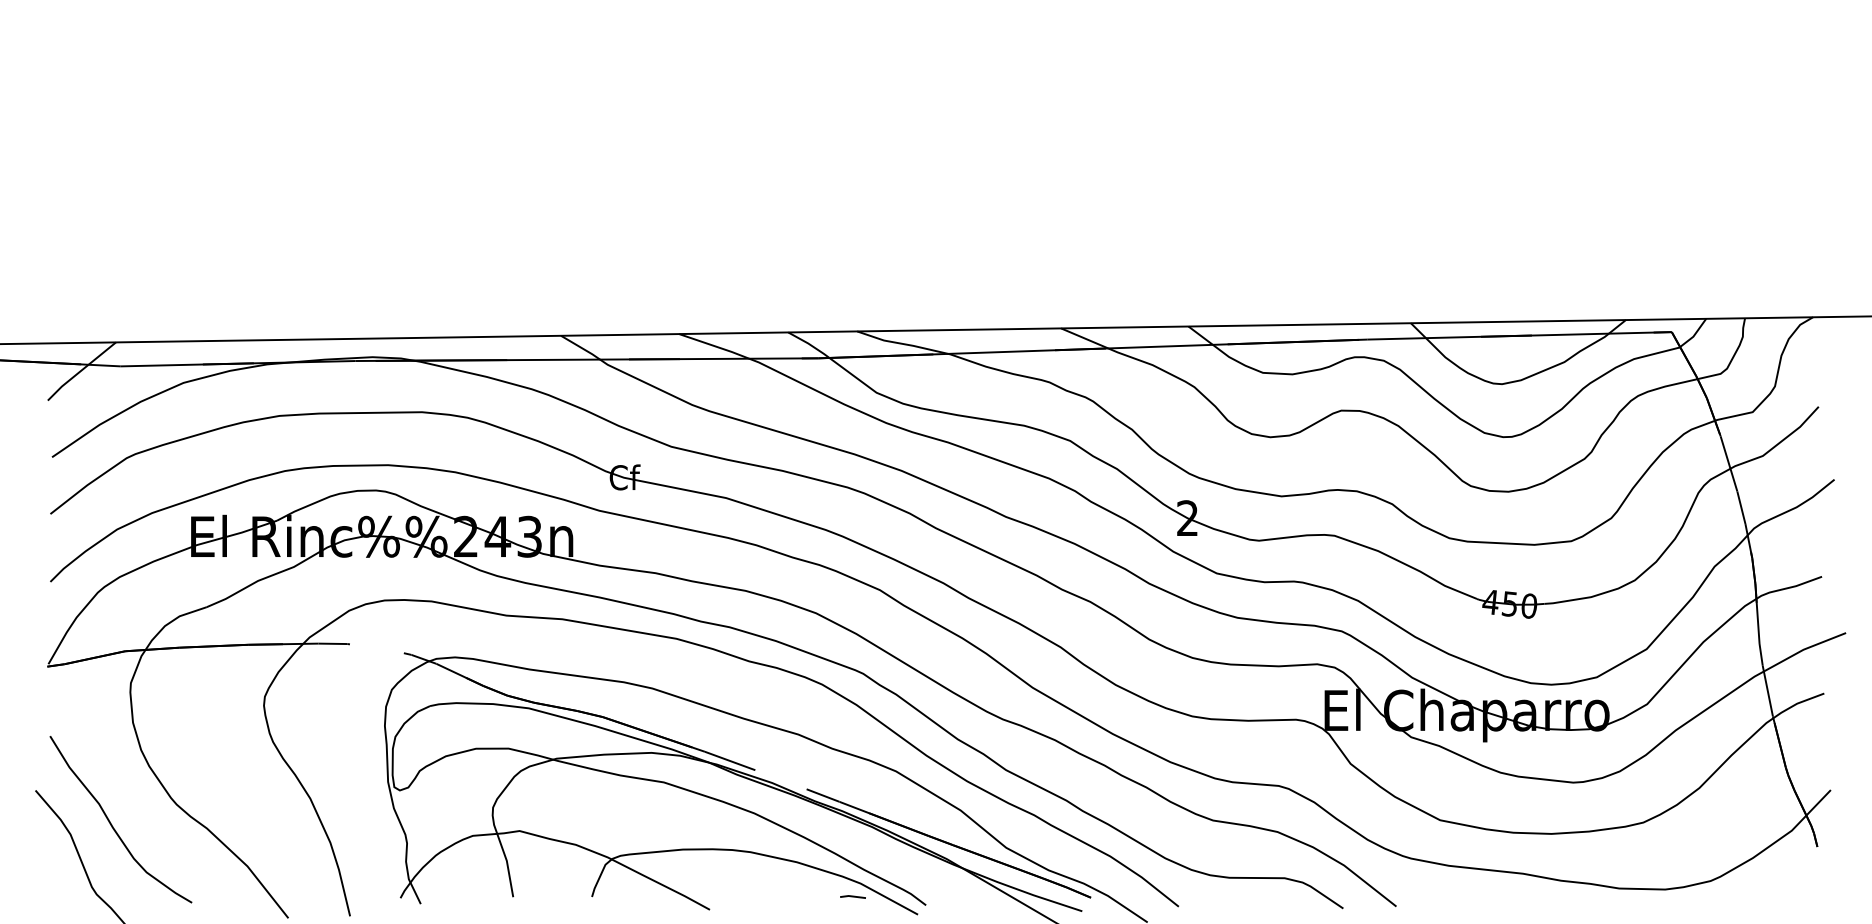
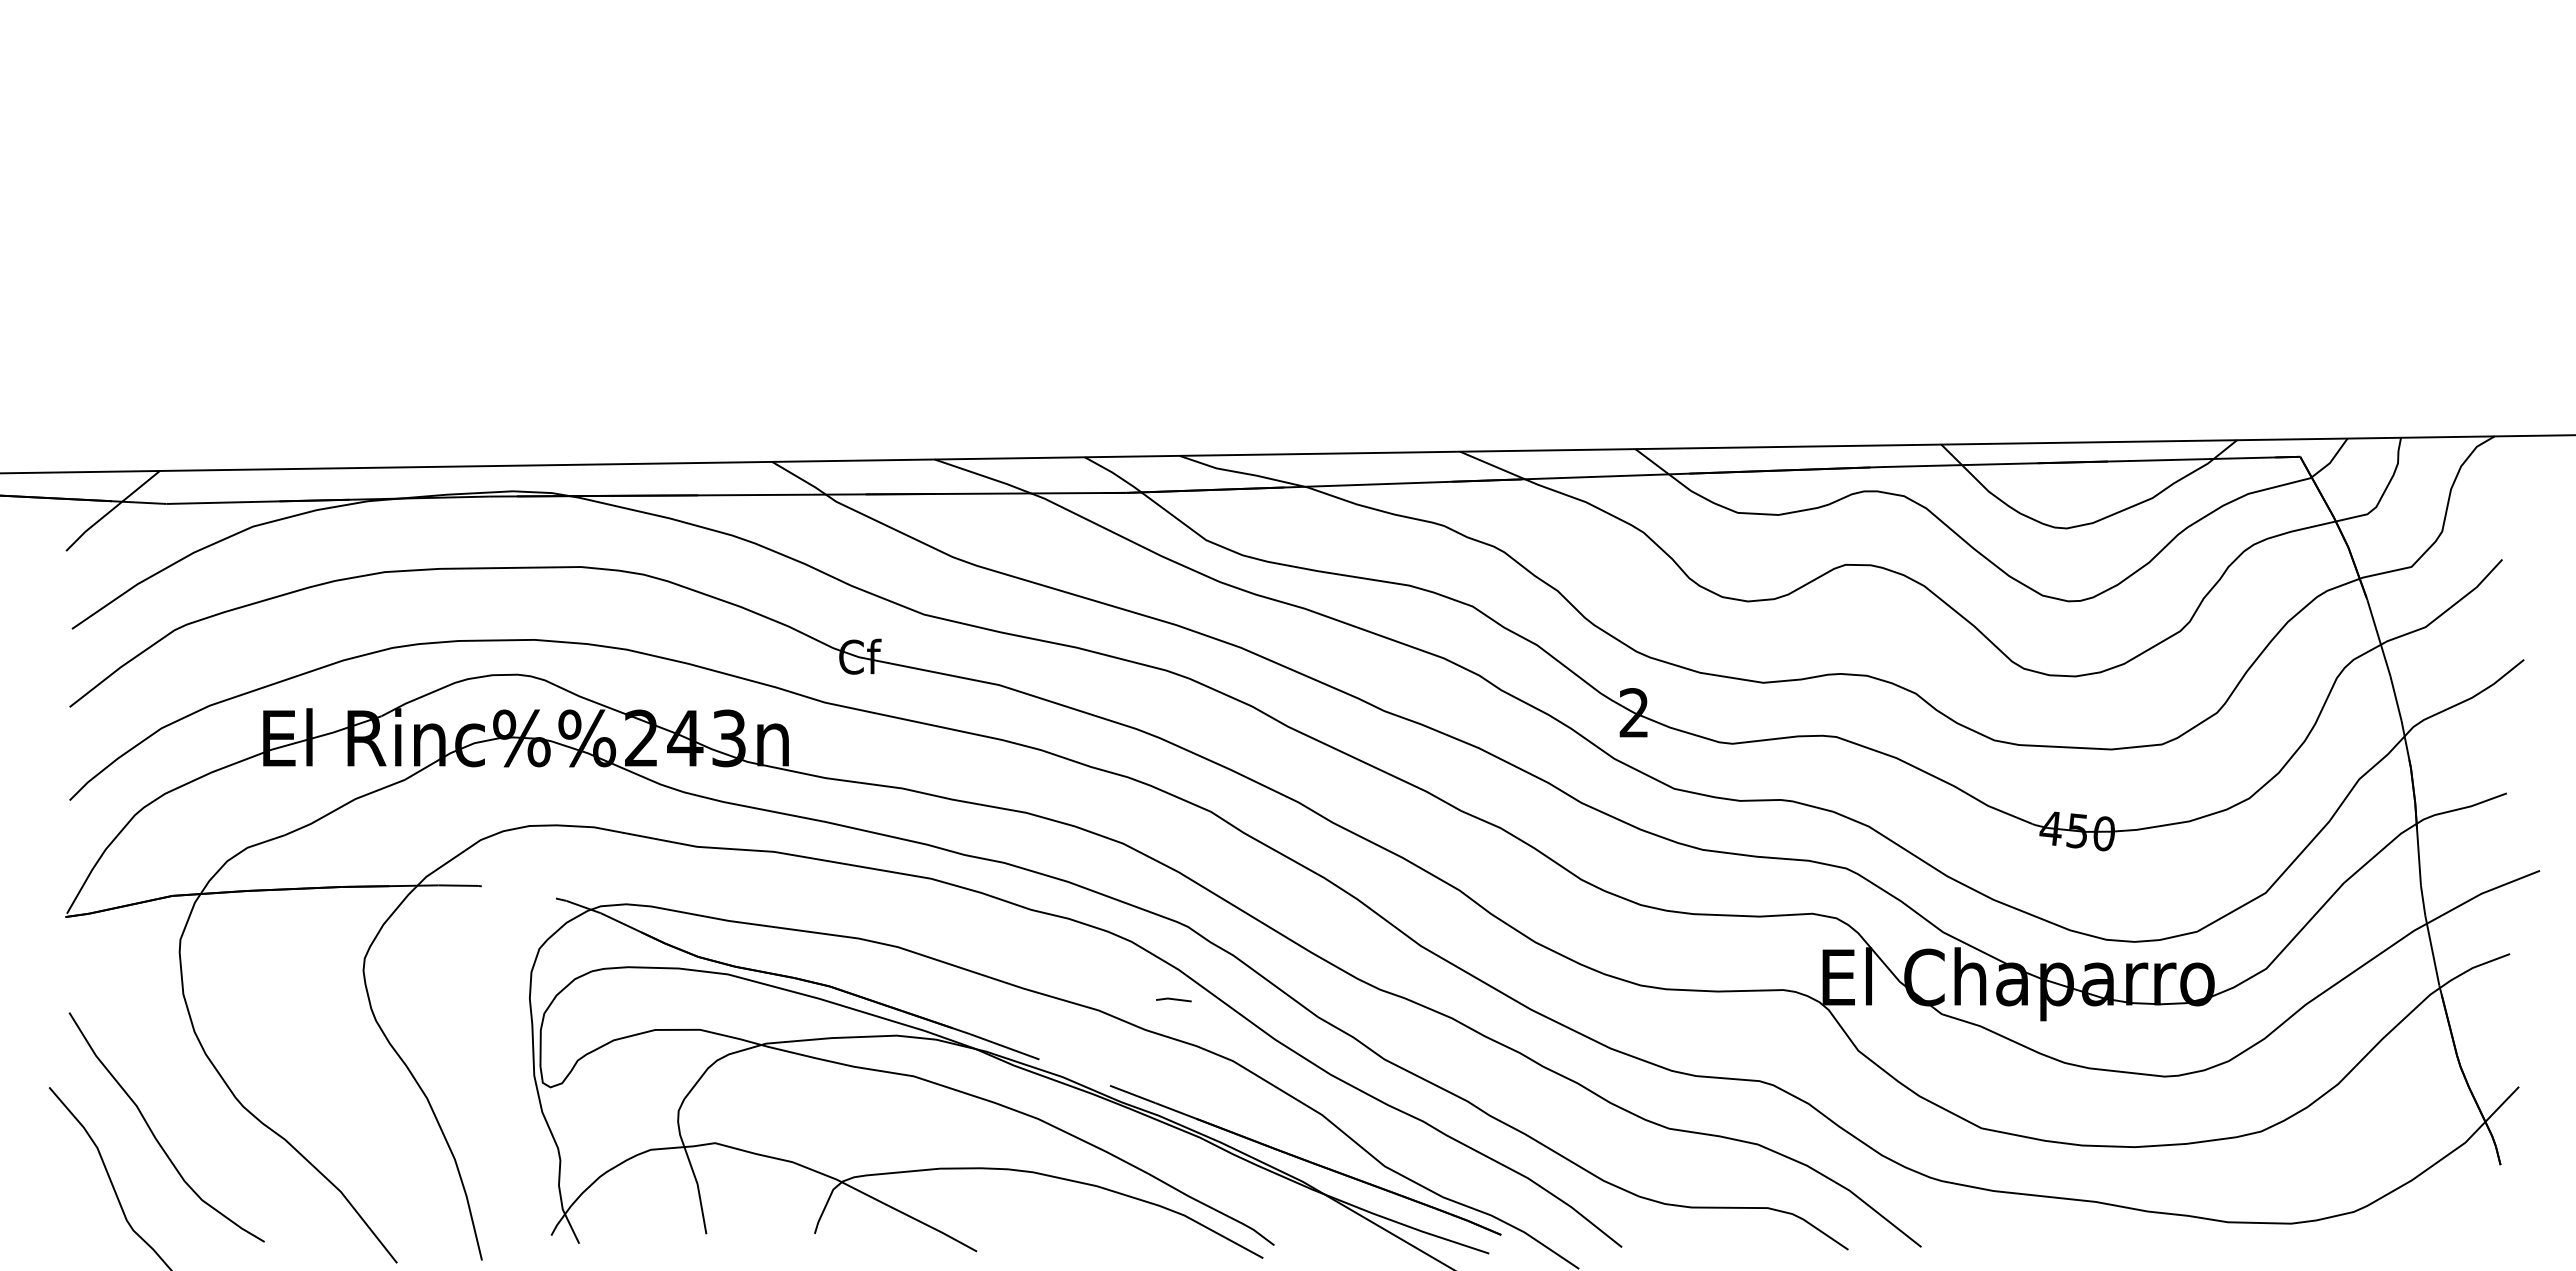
line: (852, 896) -> (1173, 999), moved

